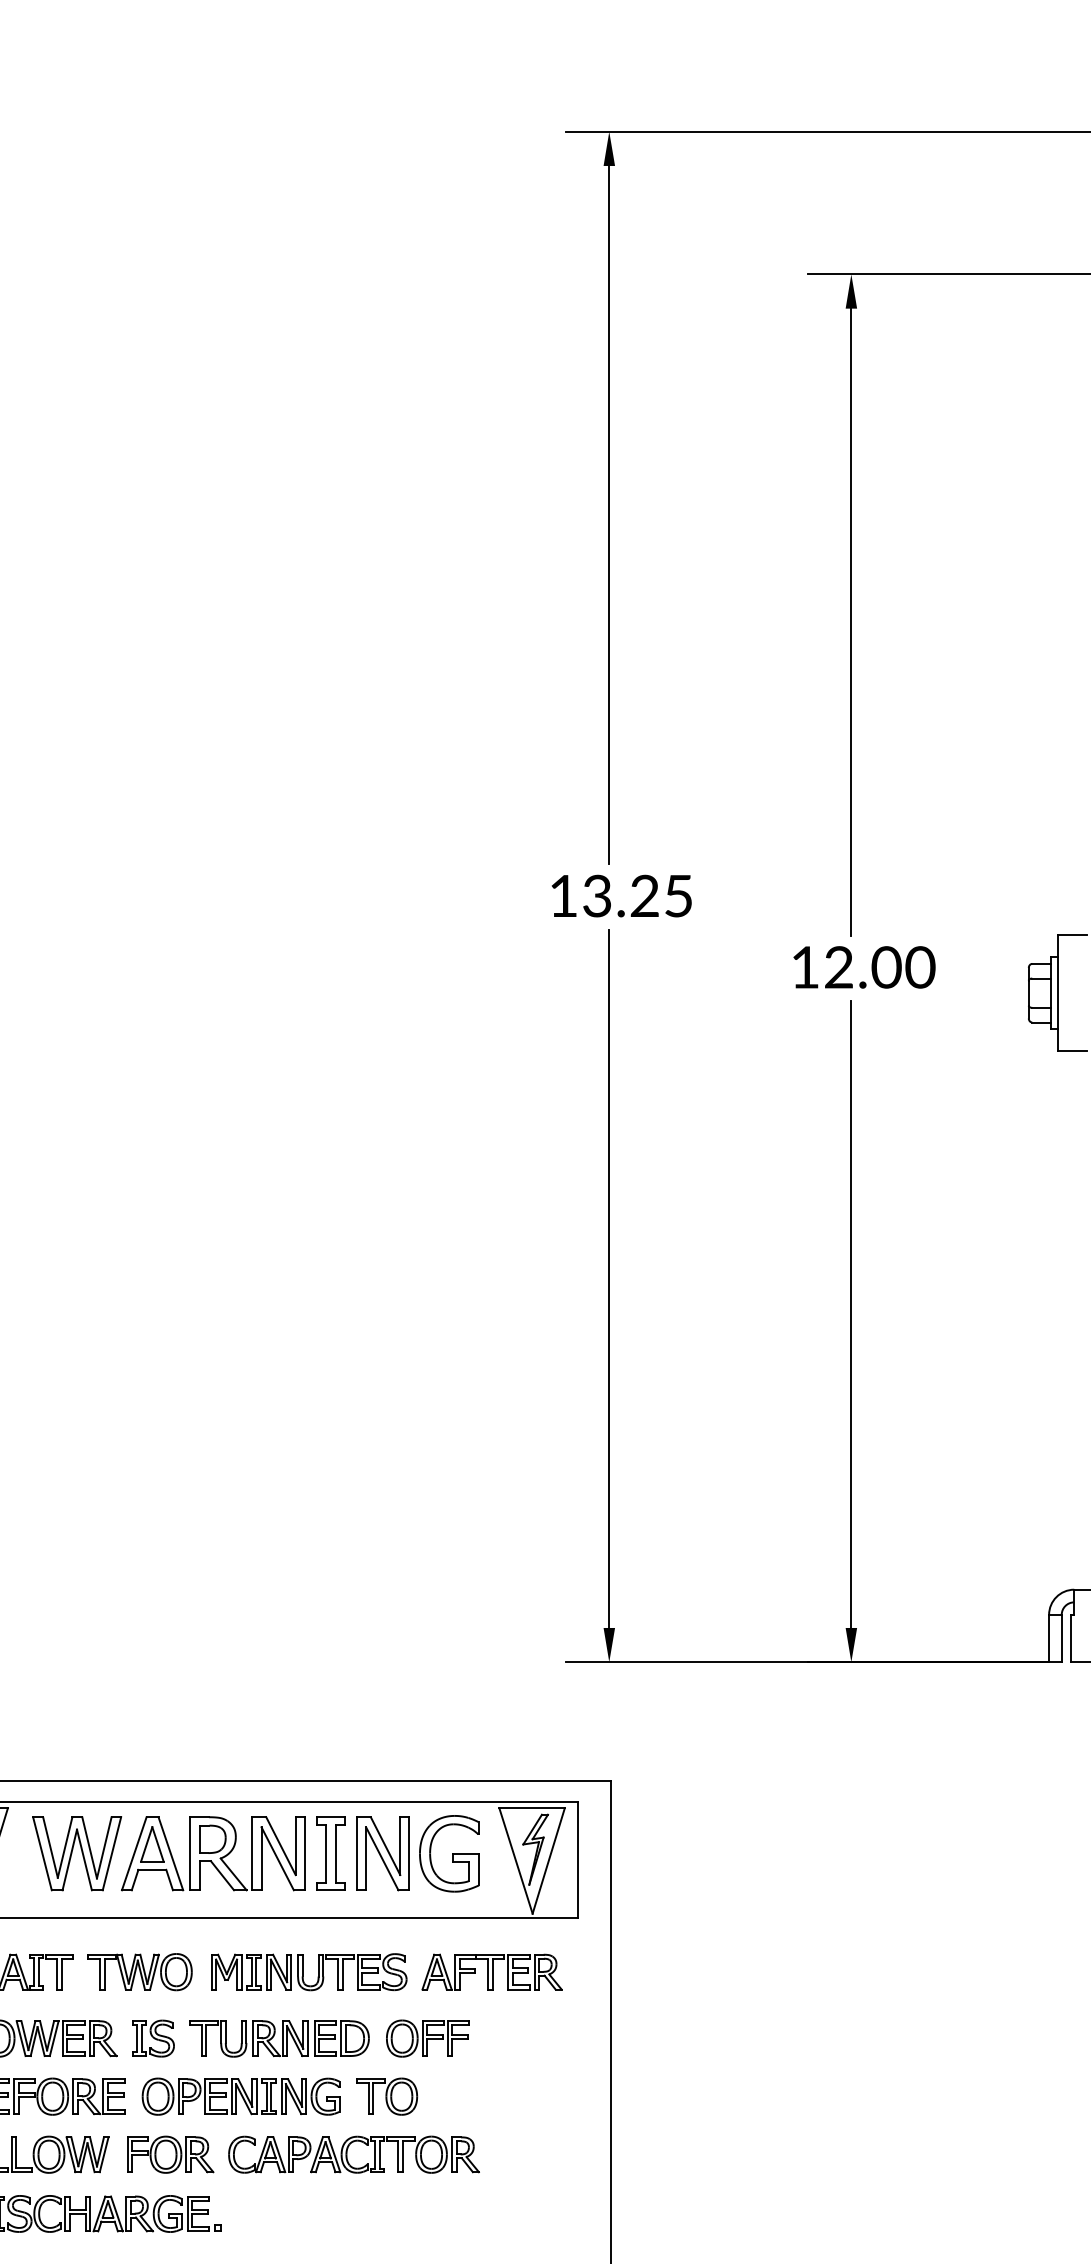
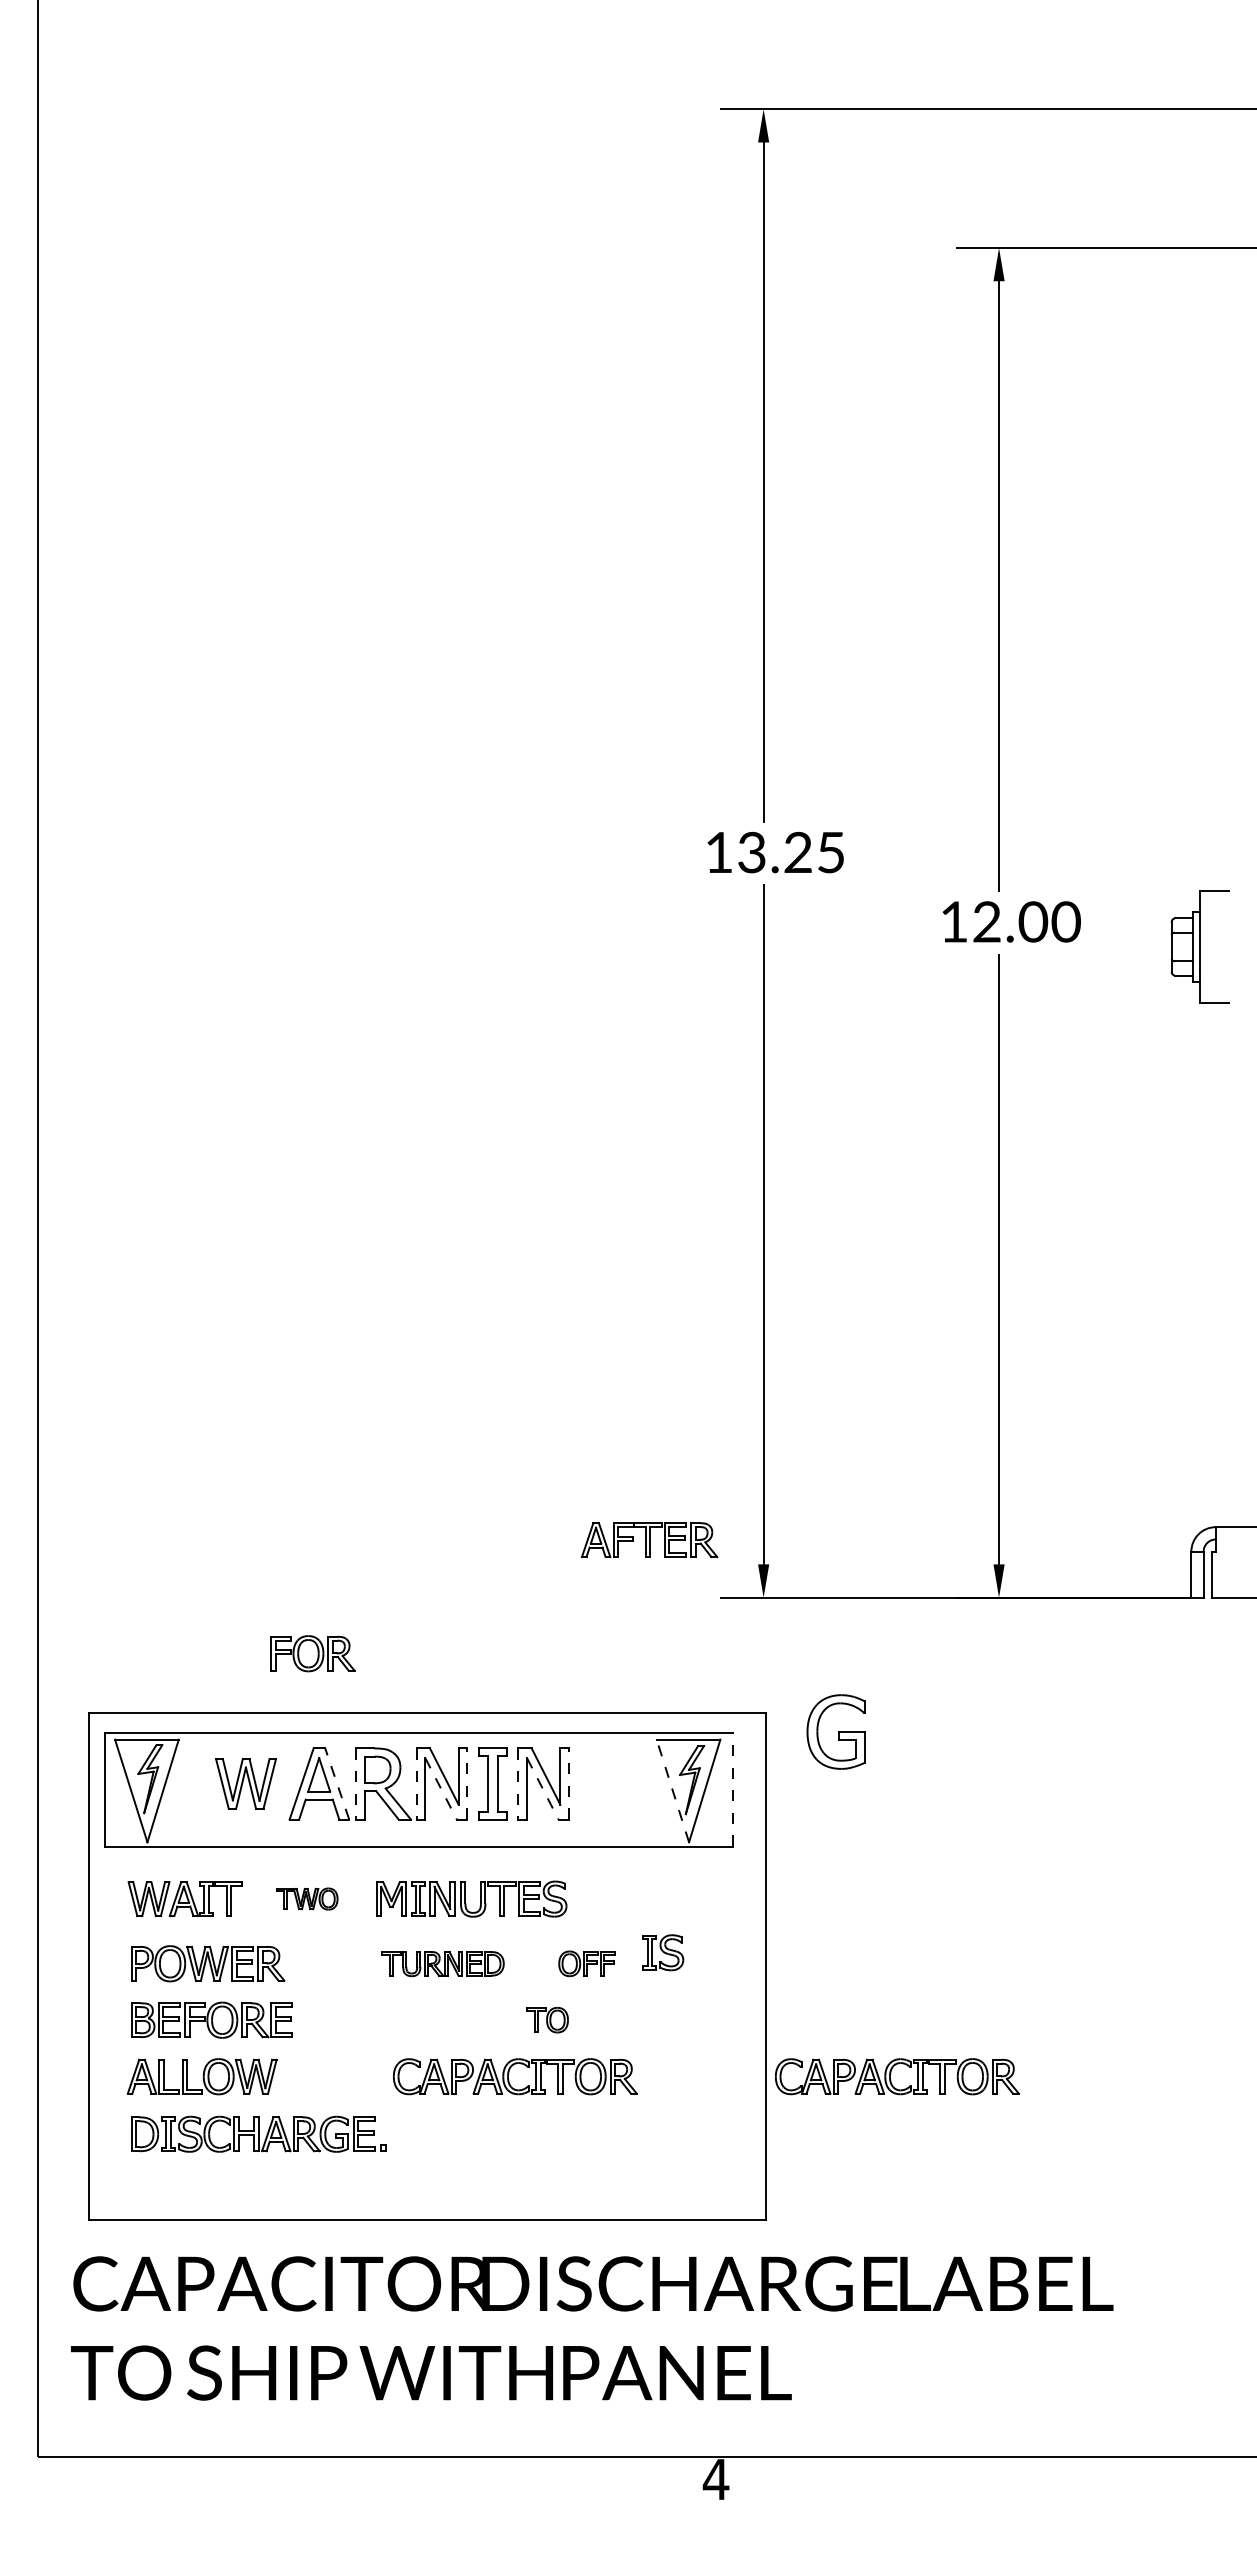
part: (76, 1853) -> (245, 1783), size x0.7
line: (171, 1853) -> (337, 1783), solid -> dashed
line: (189, 1853) -> (355, 1783), solid -> dashed
line: (252, 1853) -> (416, 1783), solid -> dashed
line: (304, 1853) -> (467, 1783), solid -> dashed
line: (357, 1853) -> (518, 1783), solid -> dashed
line: (409, 1853) -> (569, 1783), solid -> dashed
part: (448, 1853) -> (835, 1731), moved
line: (278, 1859) -> (441, 1789), solid -> dashed
line: (382, 1859) -> (543, 1789), solid -> dashed
line: (577, 1859) -> (732, 1789), solid -> dashed
line: (515, 1861) -> (672, 1791), solid -> dashed
part: (140, 1971) -> (307, 1898), size x0.6
part: (491, 1972) -> (649, 1540), moved
part: (153, 2038) -> (663, 1952), moved
part: (279, 2038) -> (442, 1963), size x0.7
part: (427, 2038) -> (586, 1963), size x0.7
part: (241, 2095) -> (405, 2019), removed
part: (387, 2095) -> (547, 2019), size x0.7
part: (740, 2151) -> (891, 2073), added
part: (170, 2154) -> (312, 1653), moved

